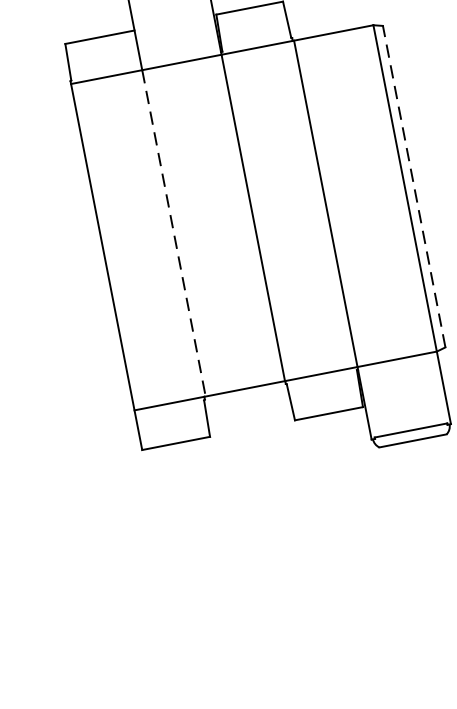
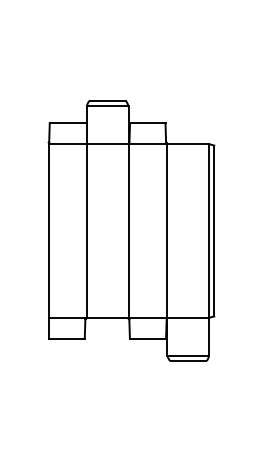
line: (414, 185) -> (214, 230), dashed -> solid
line: (174, 234) -> (86, 231), dashed -> solid

